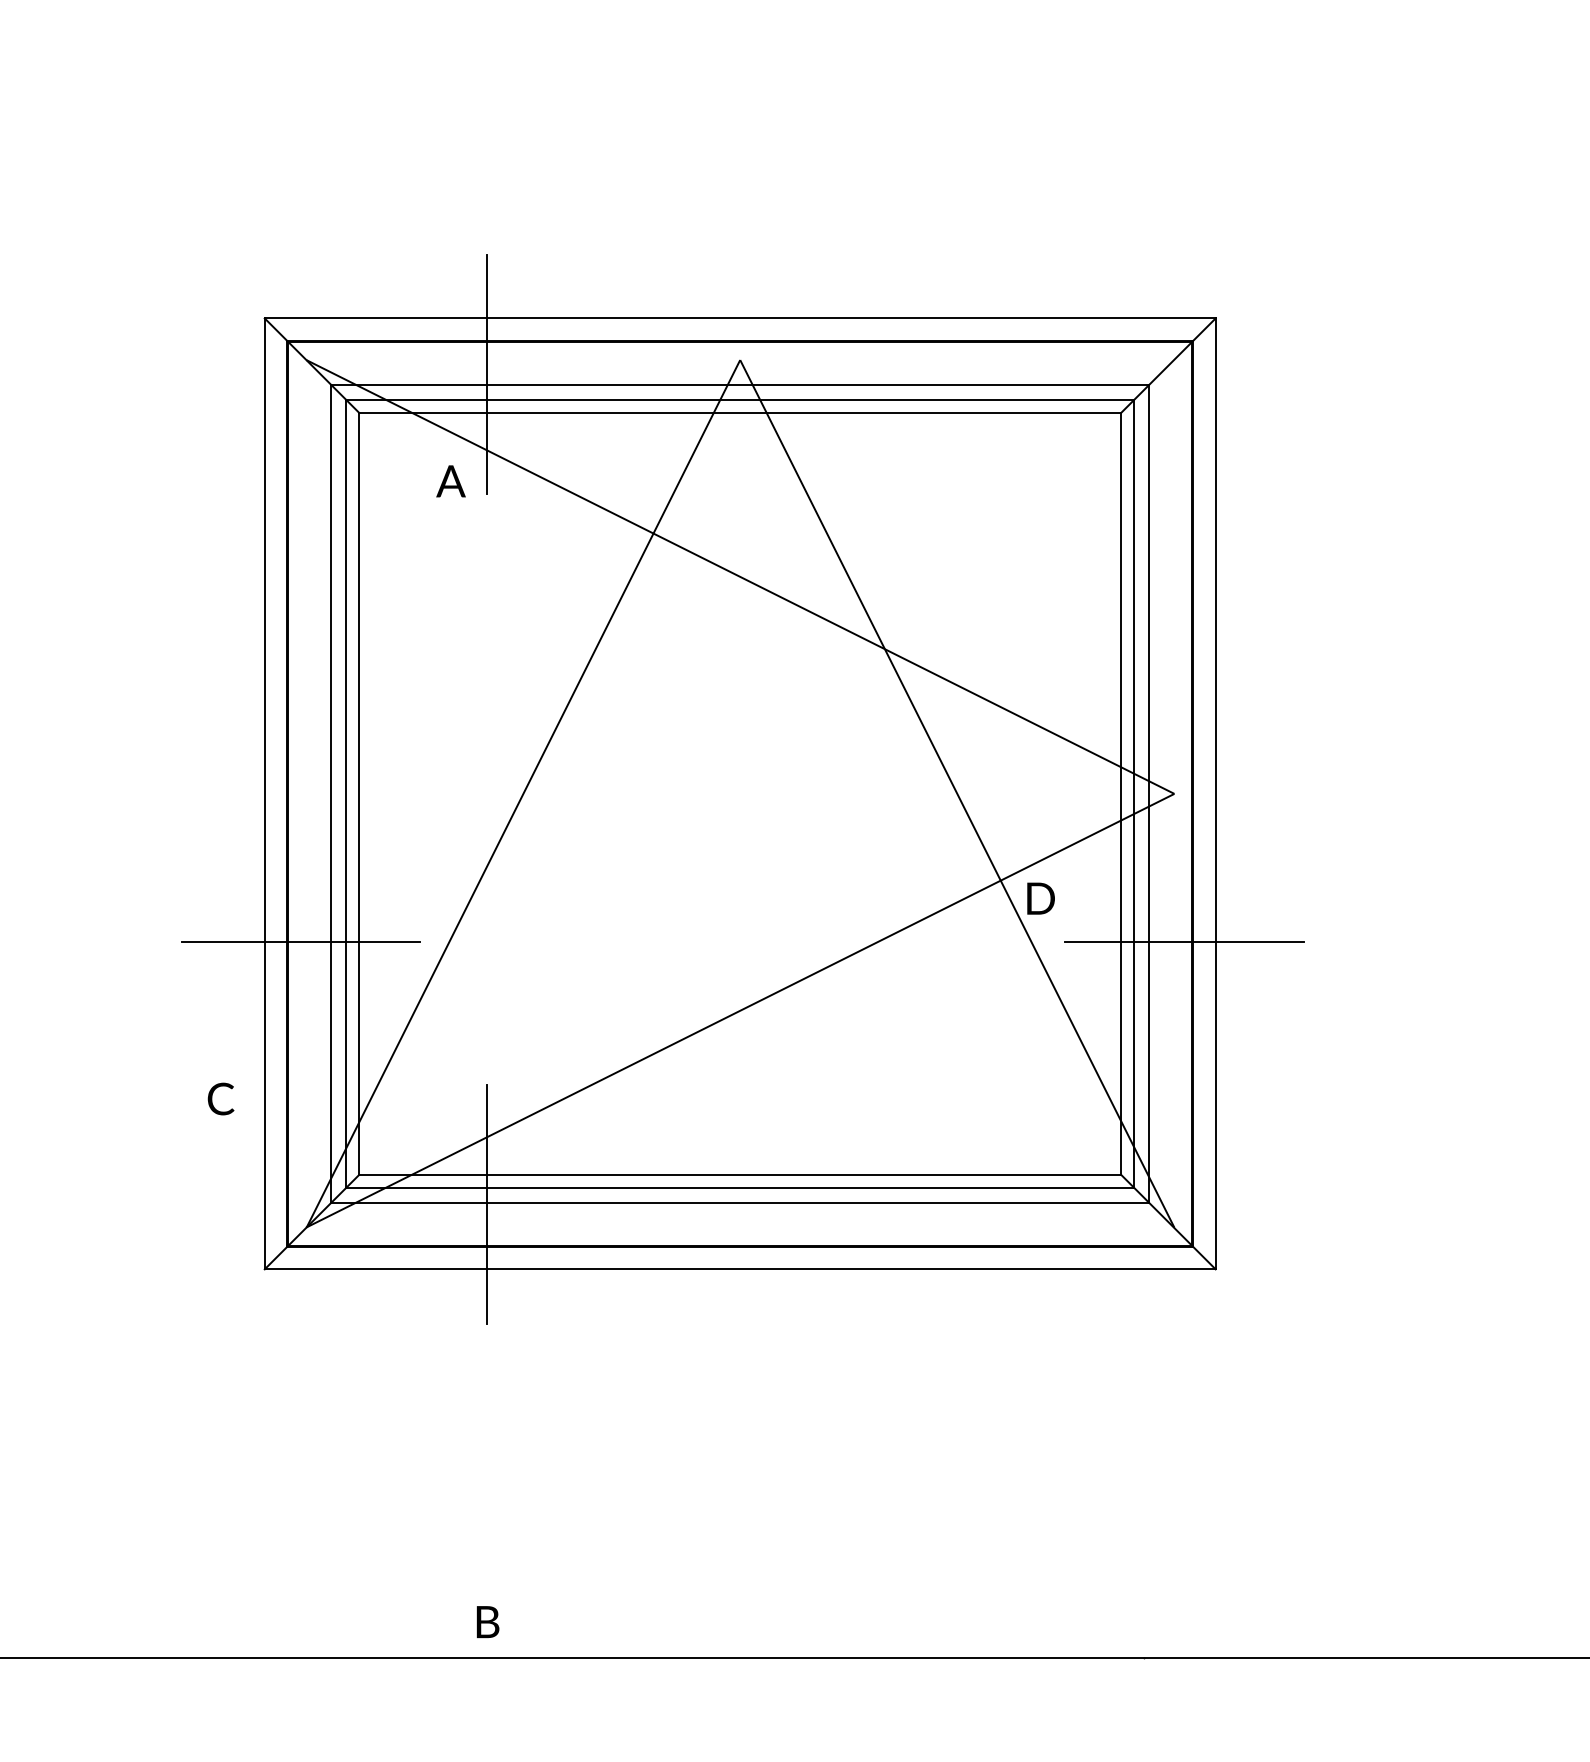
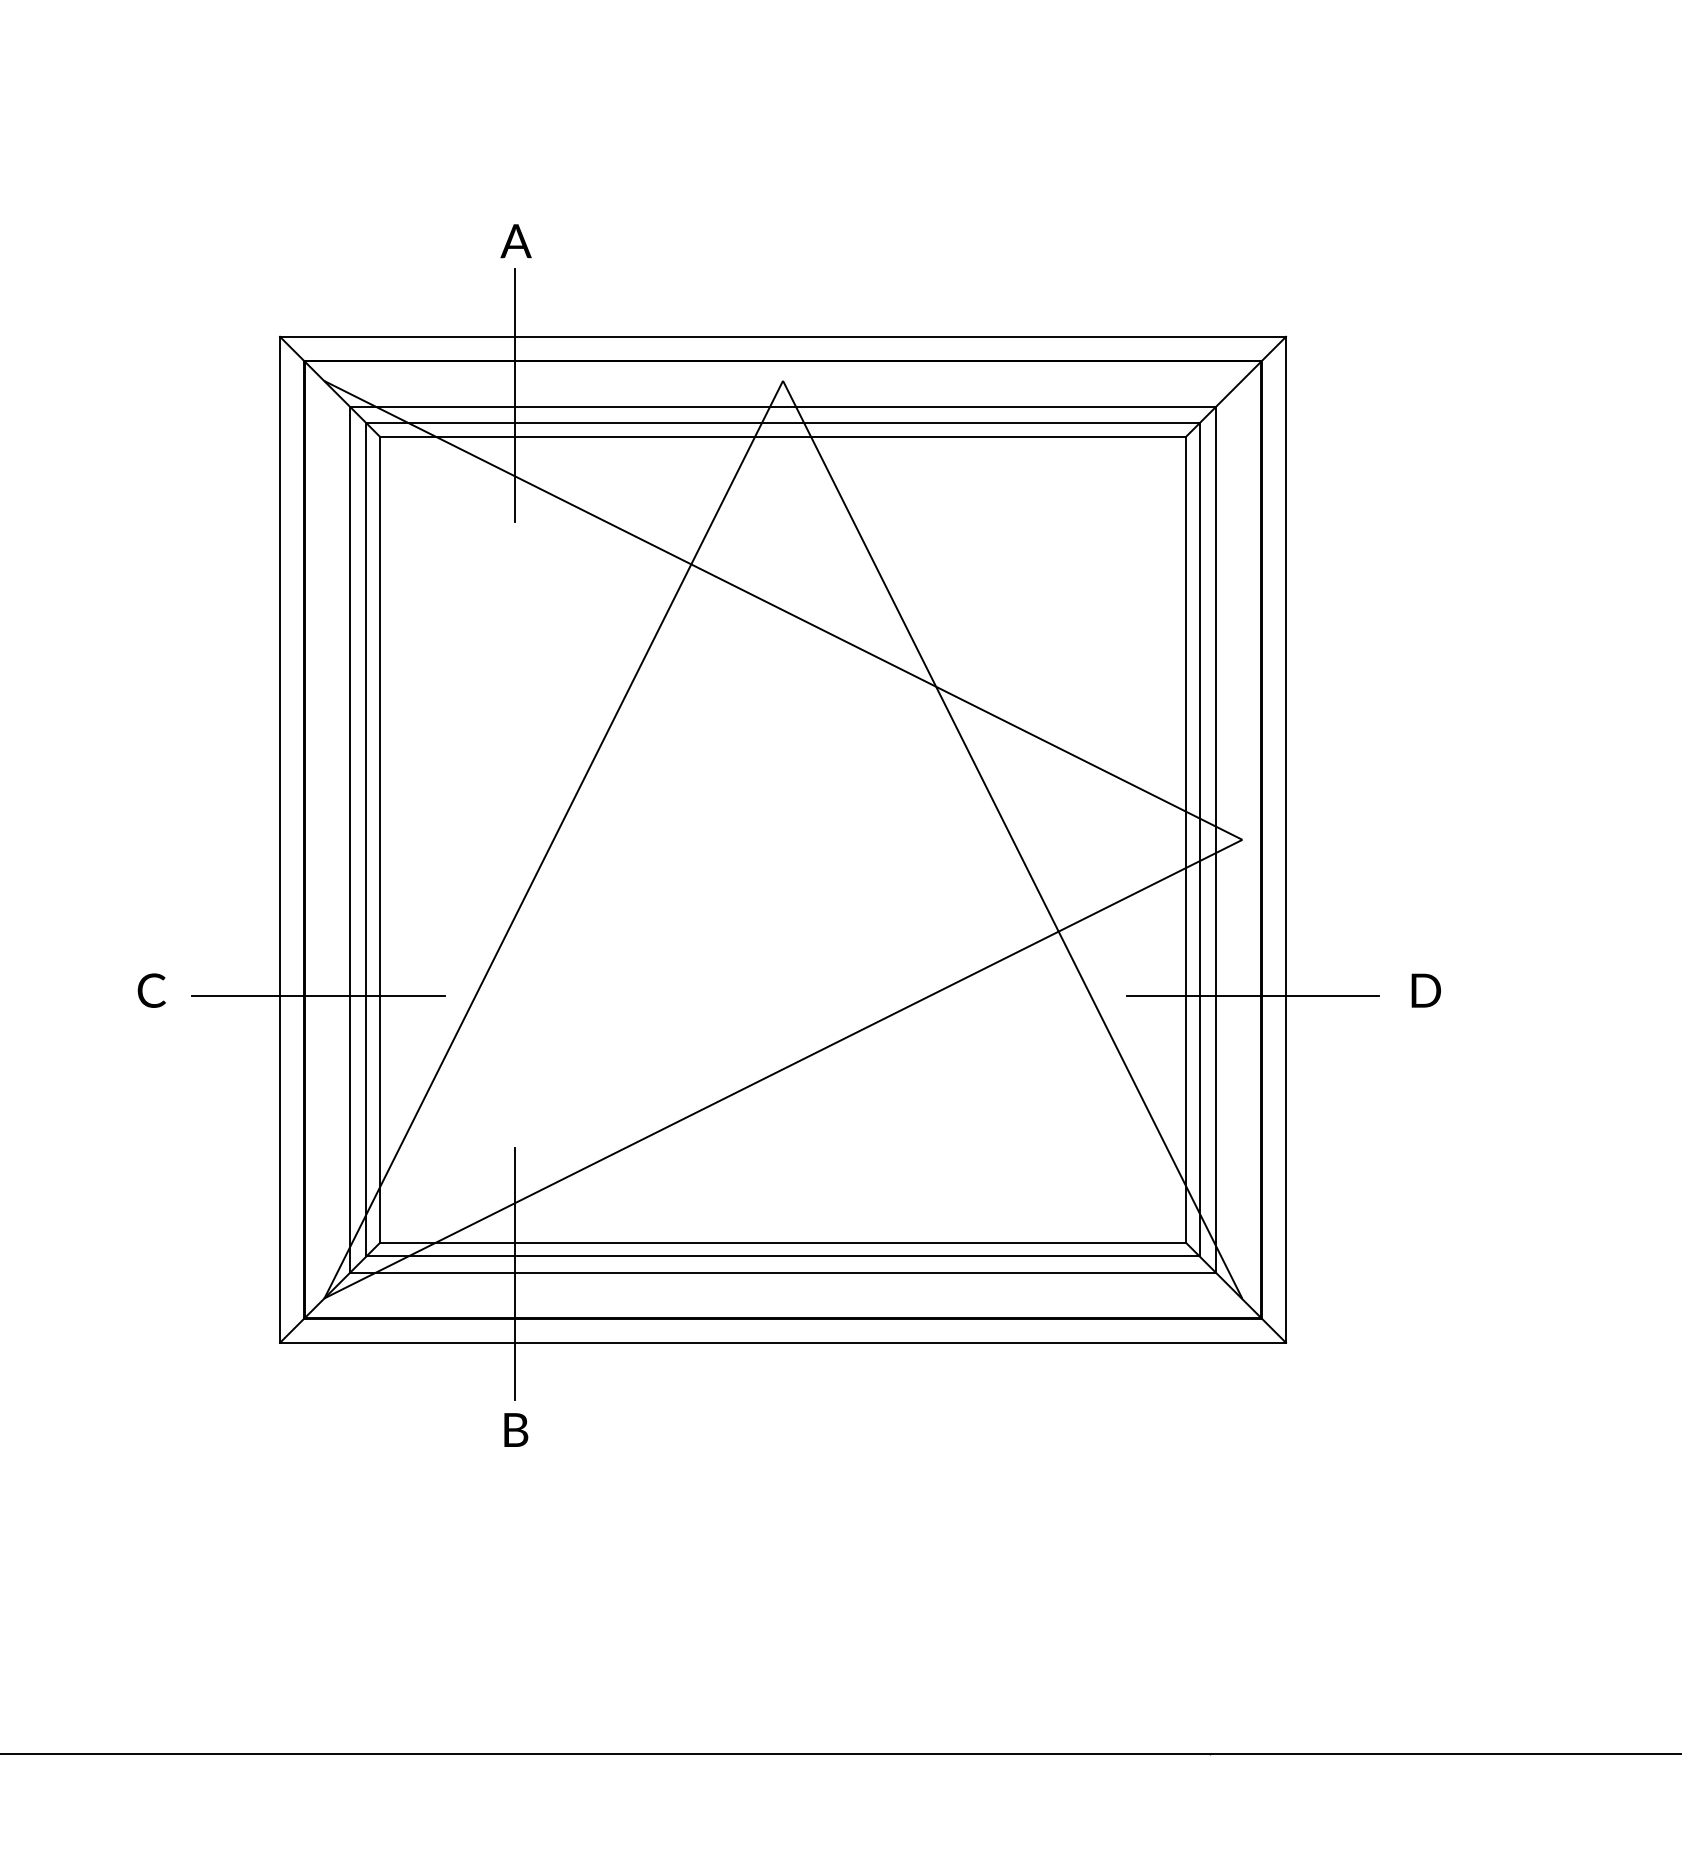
text: (450, 481) -> (515, 241), moved
text: (1040, 898) -> (1425, 990), moved
text: (220, 1098) -> (151, 990), moved
text: (488, 1621) -> (516, 1429), moved

